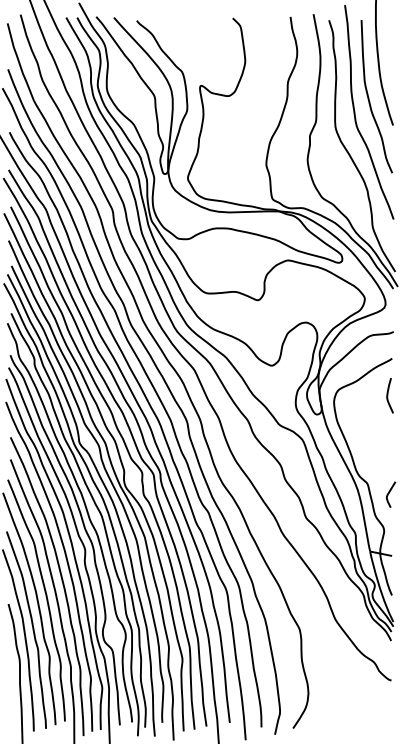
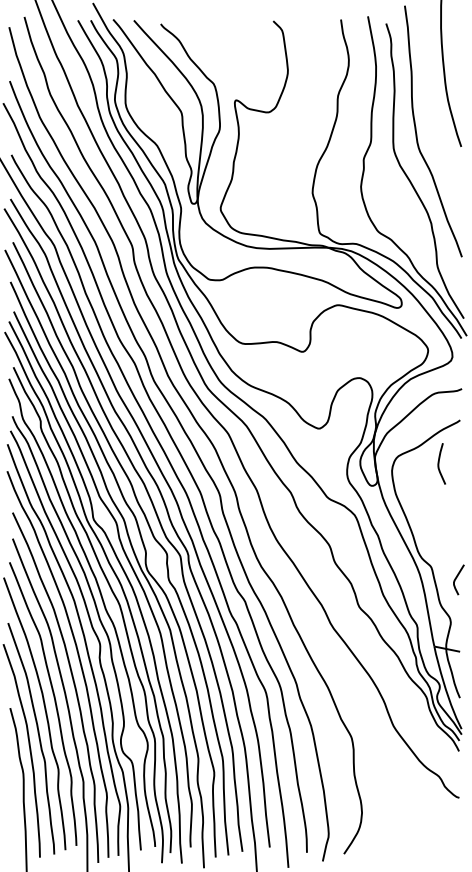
curve: (369, 97) -> (433, 114), removed
curve: (388, 395) -> (439, 463), moved

